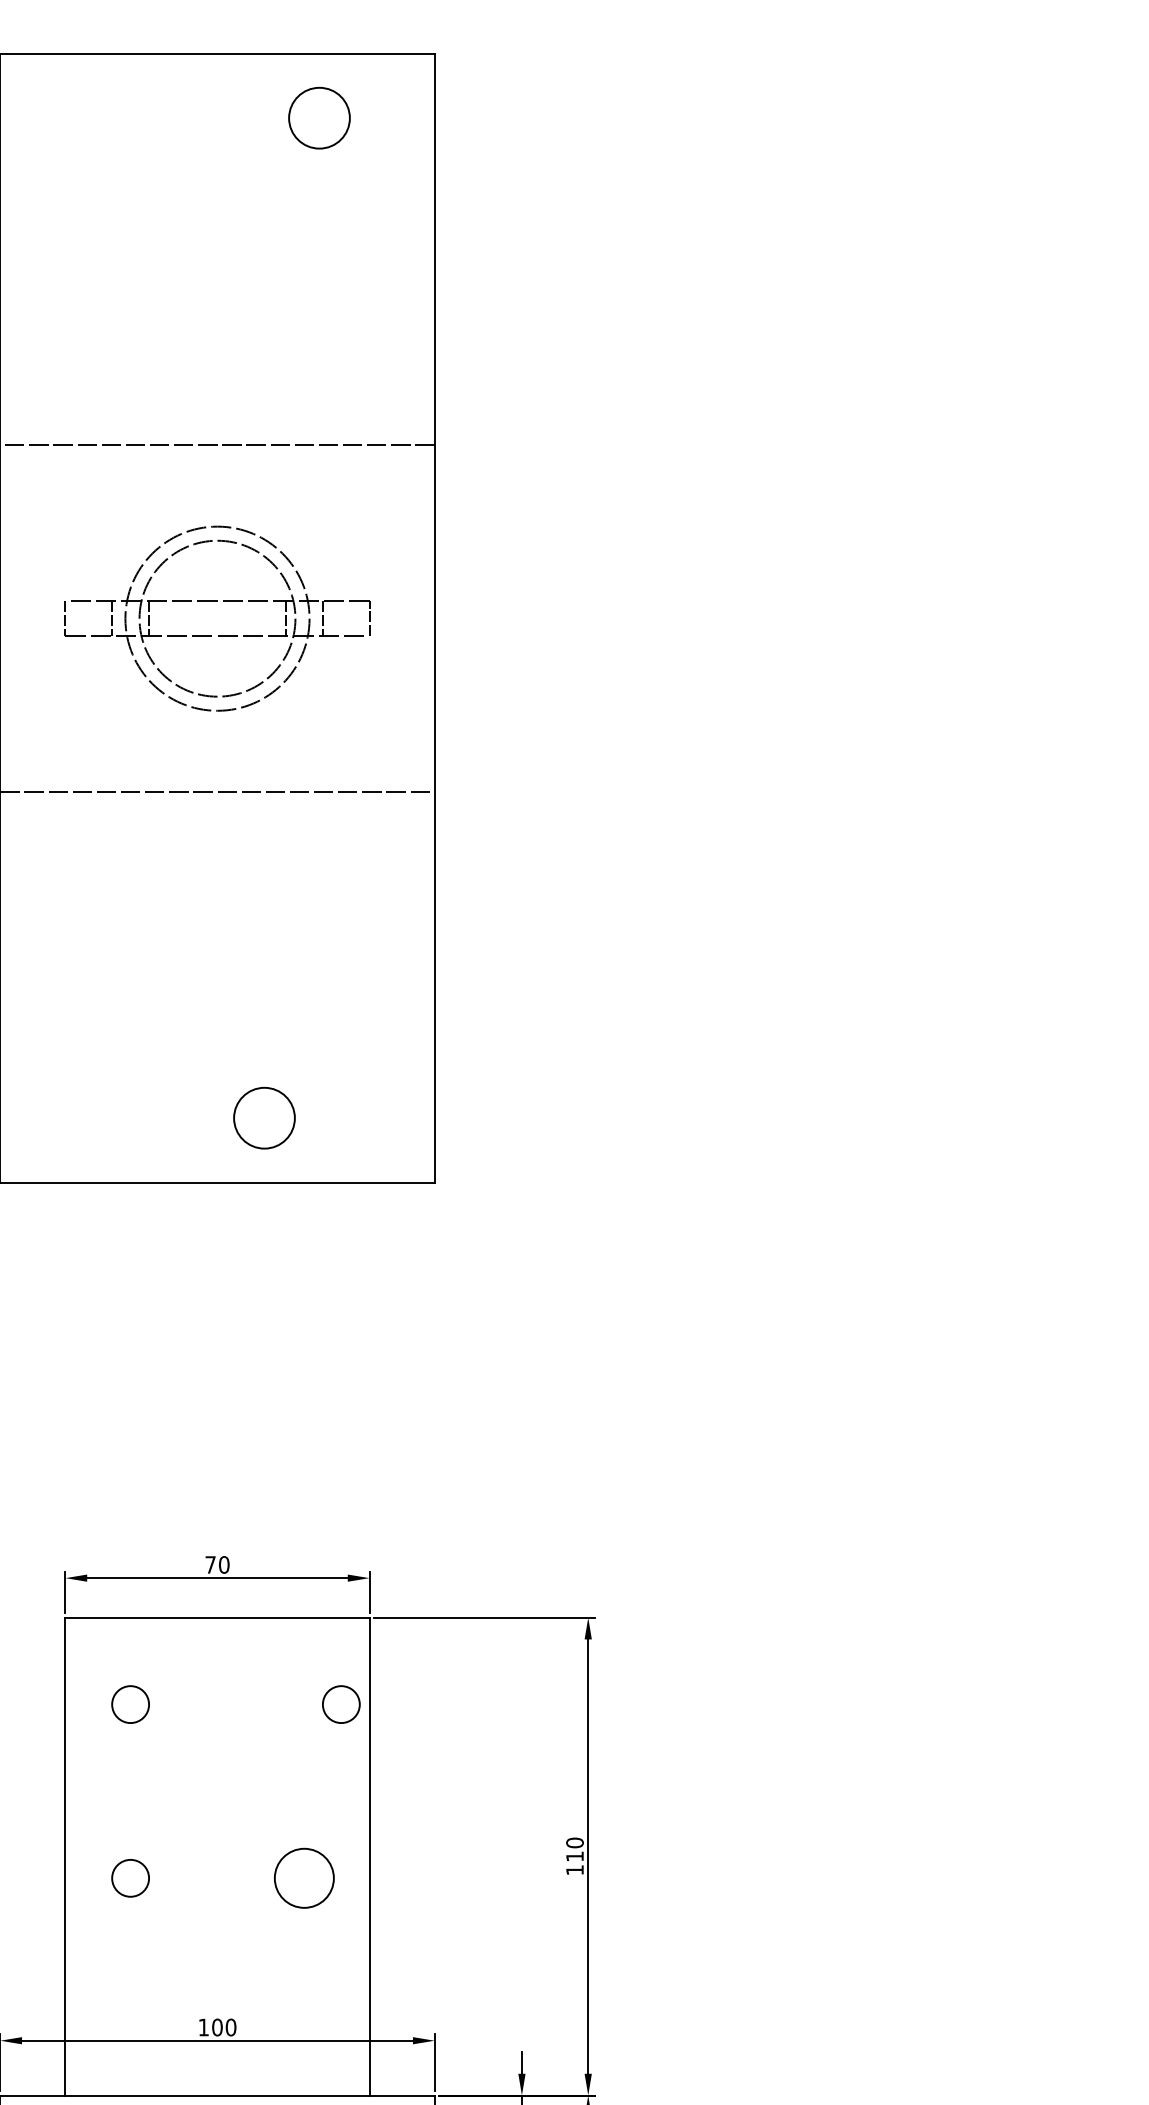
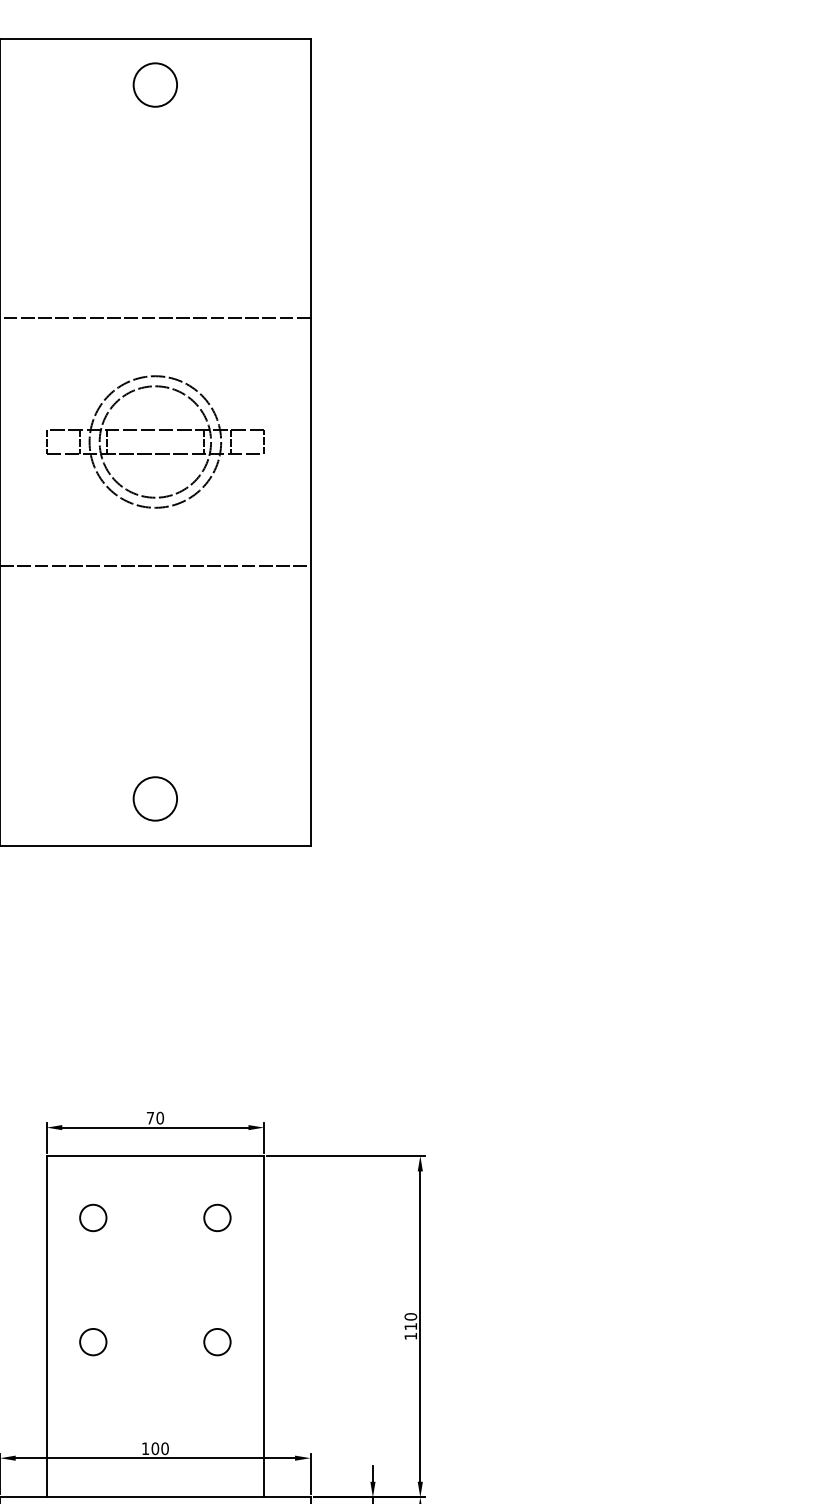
circle: (319, 117) -> (155, 84), moved
circle: (264, 1117) -> (155, 798), moved
circle: (341, 1704) -> (217, 1217), moved
circle: (303, 1877) -> (216, 1341), size x0.62

